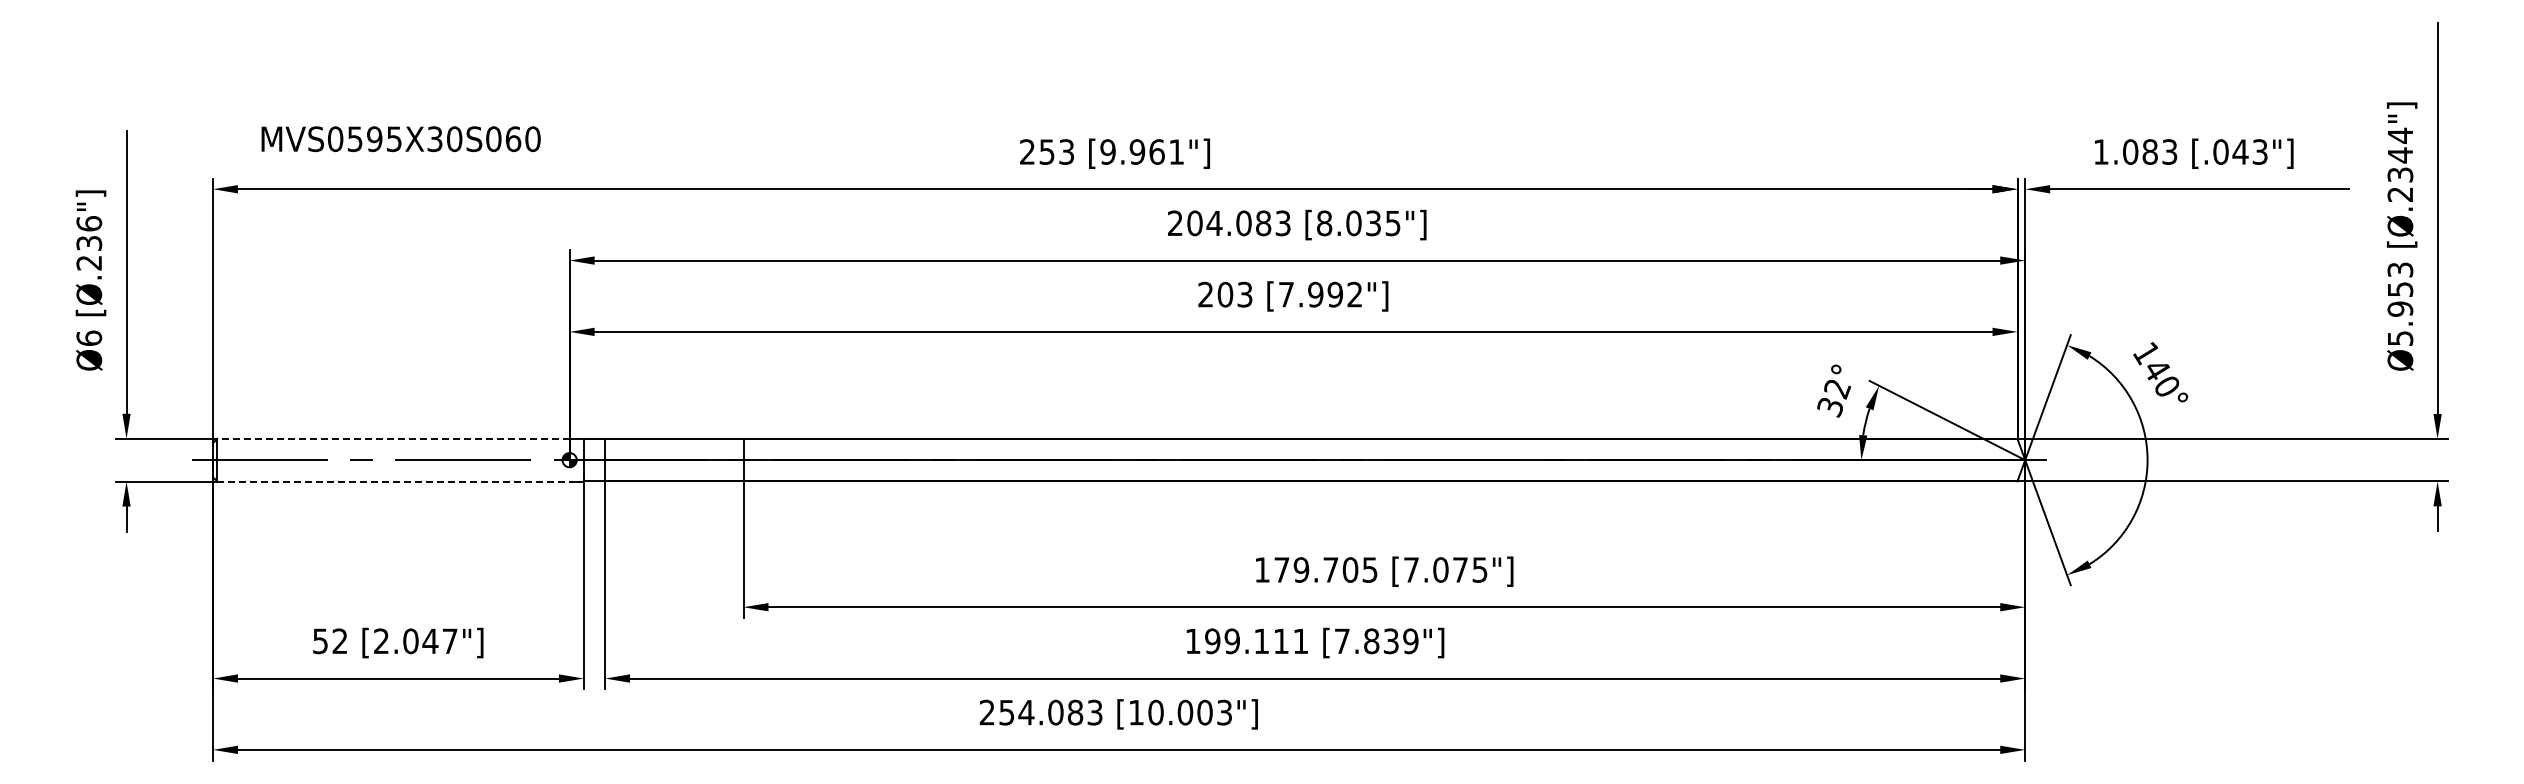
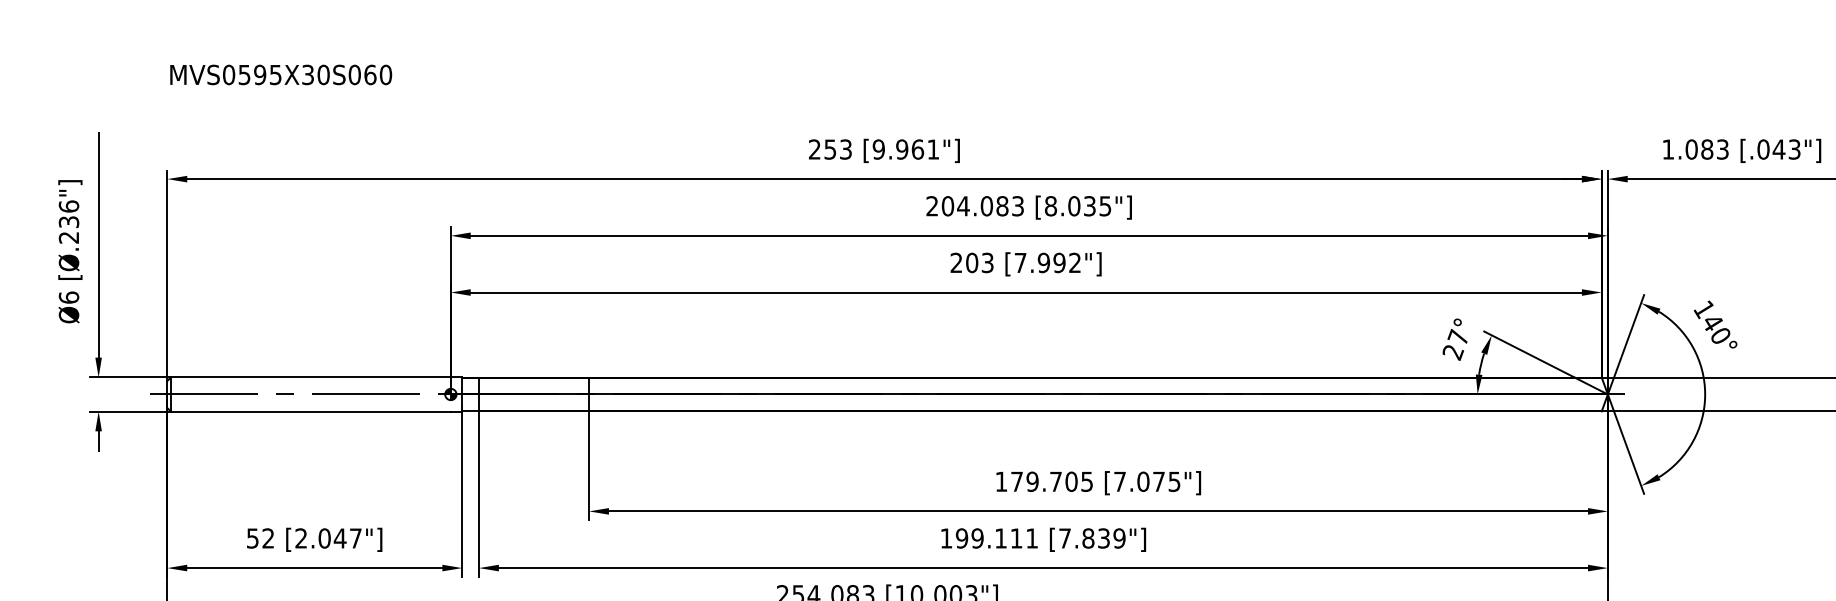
text: (400, 139) -> (280, 75), moved
text: (1834, 397) -> (1456, 344), 32° -> 27°
line: (392, 438) -> (310, 377), dashed -> solid
line: (393, 481) -> (310, 411), dashed -> solid

